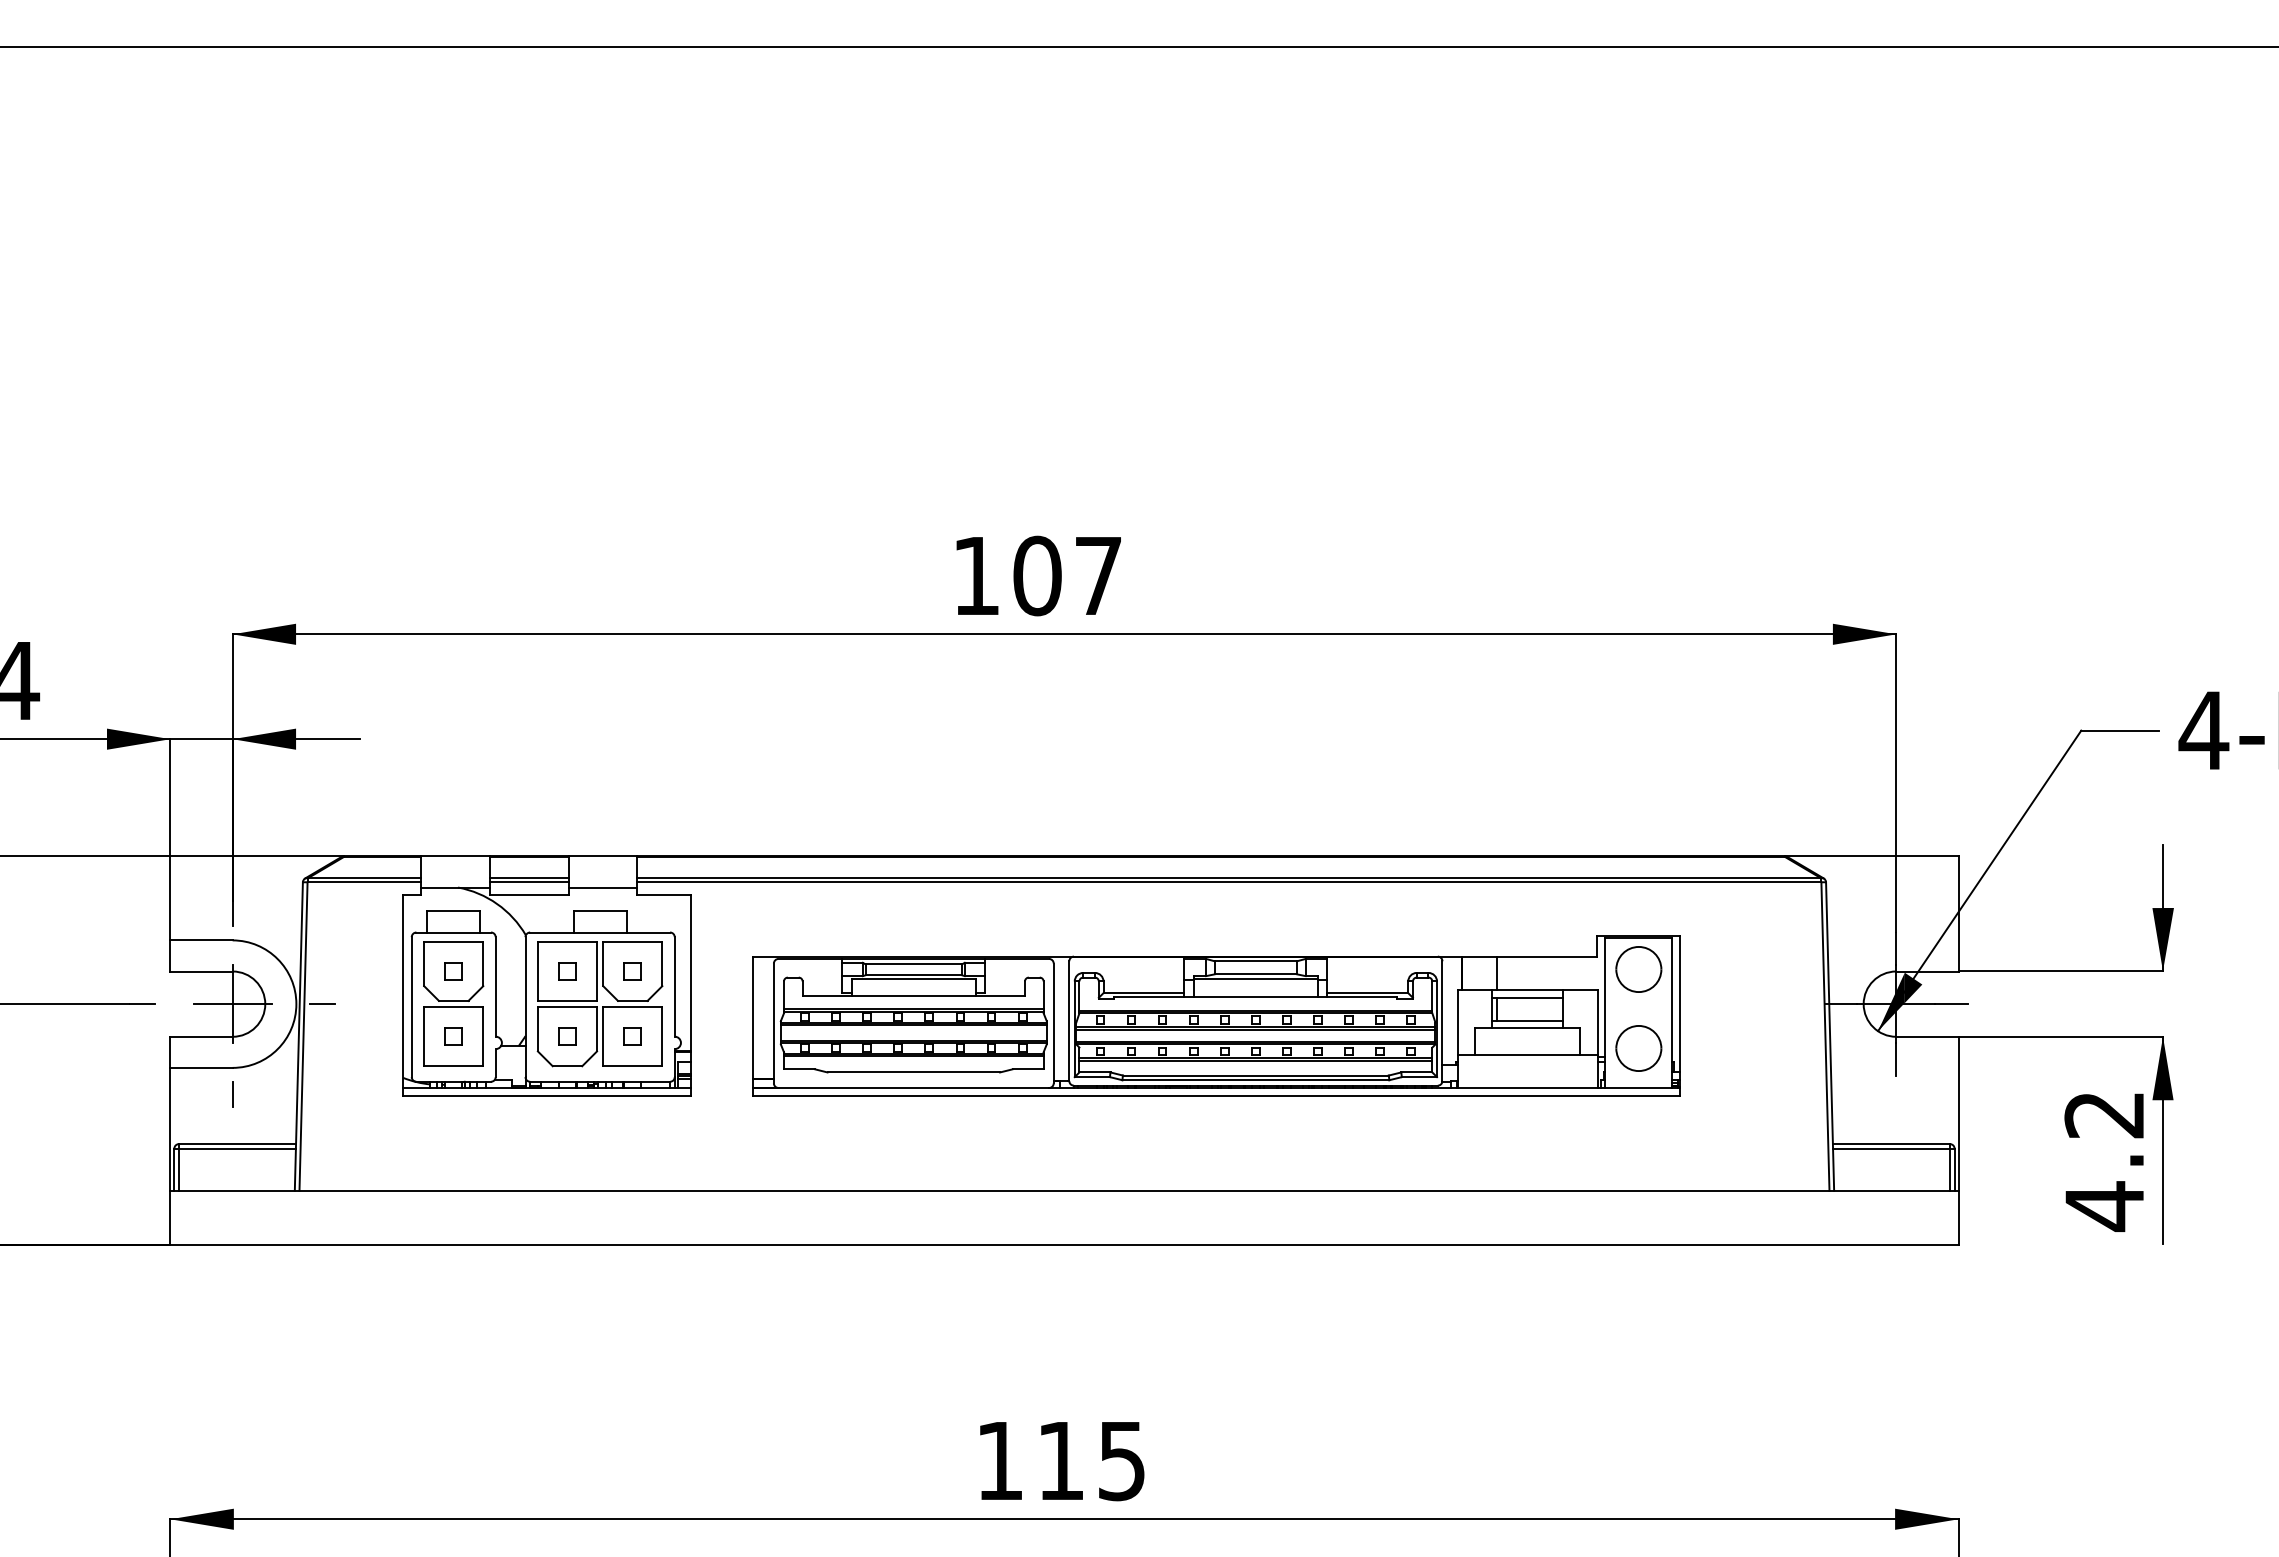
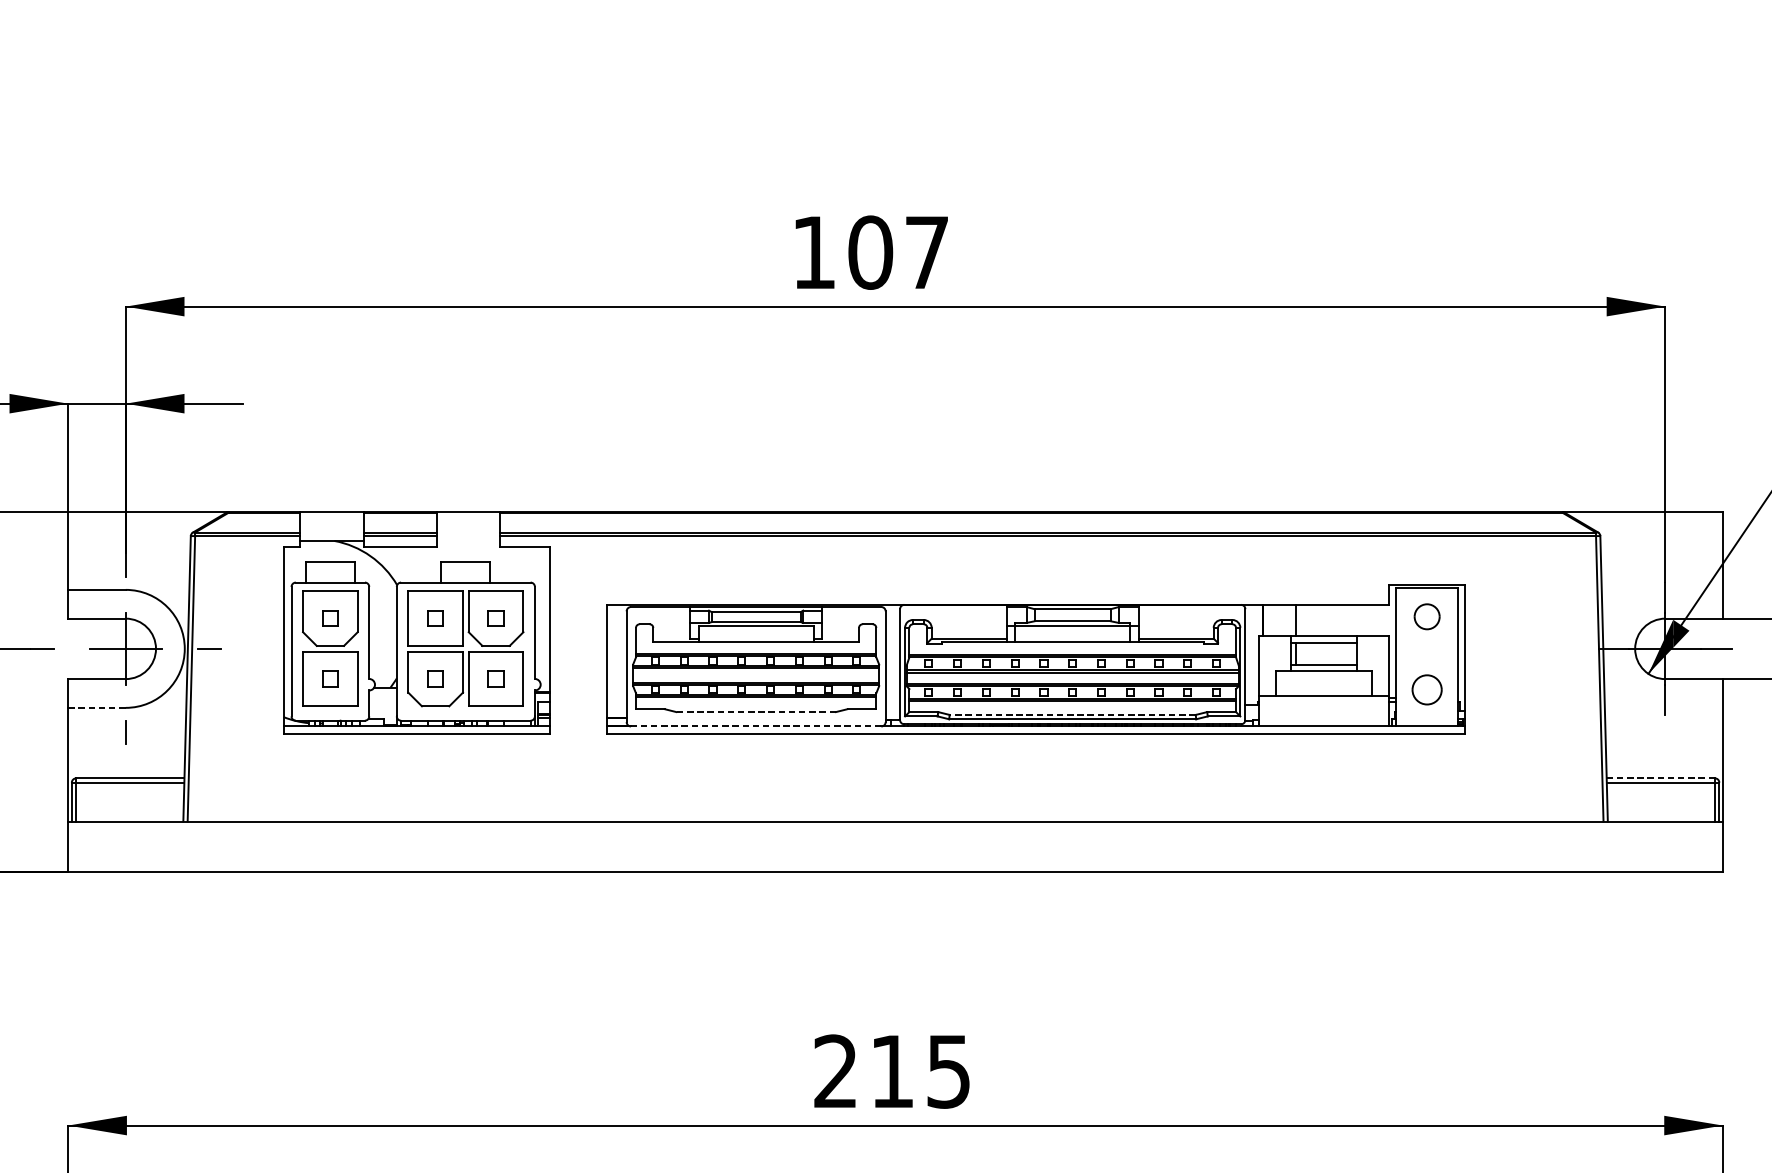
line: (602, 887) -> (468, 540), removed
part: (1638, 969) -> (1426, 616), size x0.6
part: (1638, 1048) -> (1426, 689), size x0.7
line: (202, 1067) -> (97, 707), solid -> dashed
line: (913, 1072) -> (755, 712), solid -> dashed
line: (1255, 1075) -> (1072, 714), solid -> dashed
line: (913, 1087) -> (755, 726), solid -> dashed
line: (1891, 1144) -> (1660, 778), solid -> dashed
text: (998, 1459) -> (834, 1070), 115 -> 215

